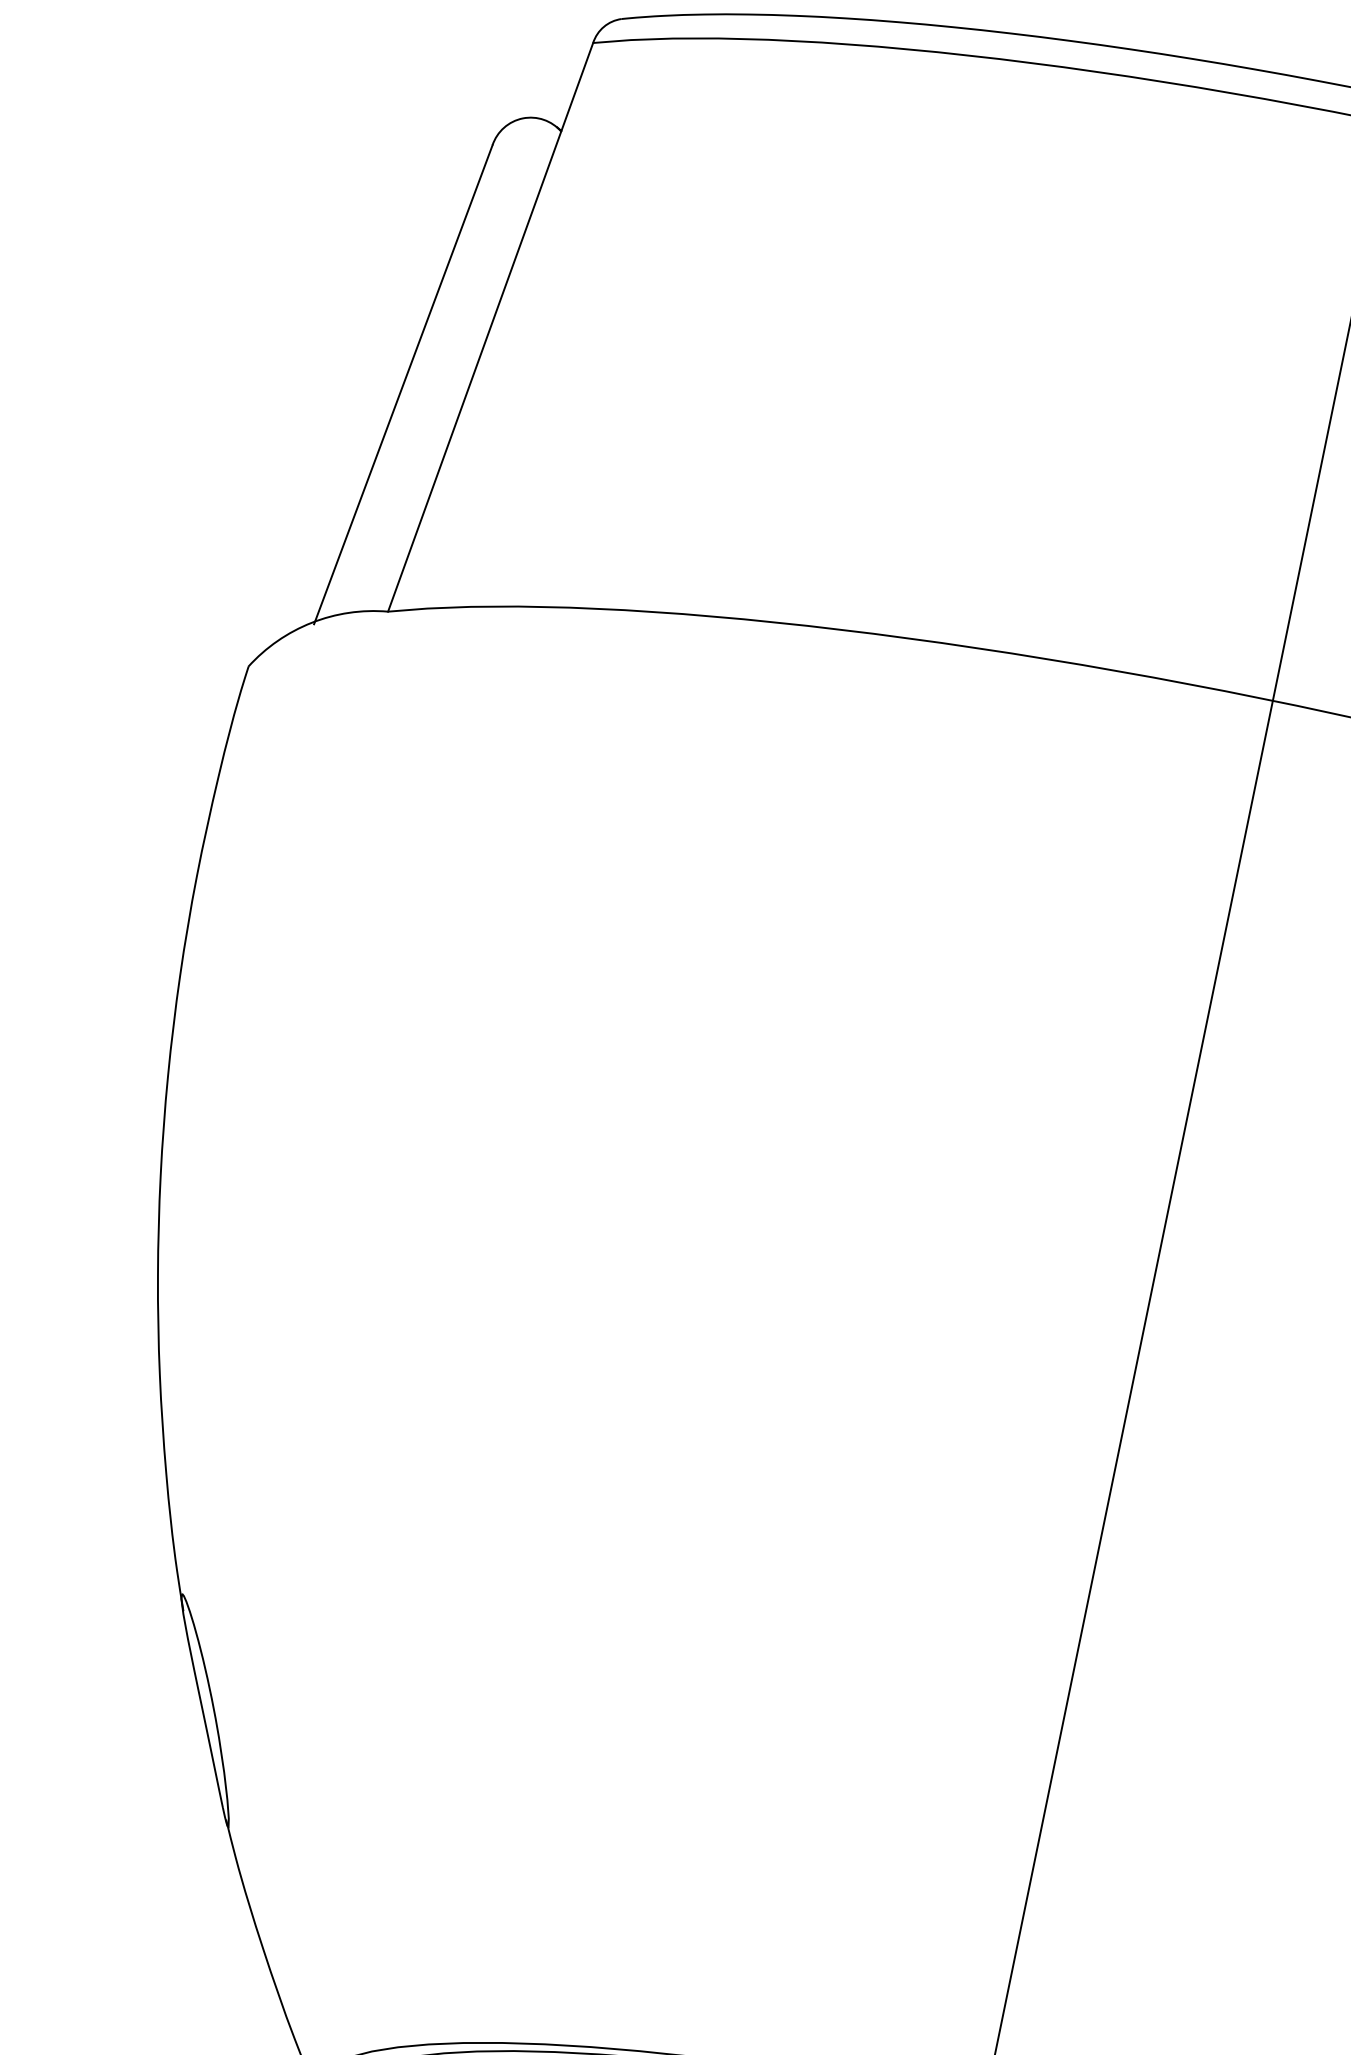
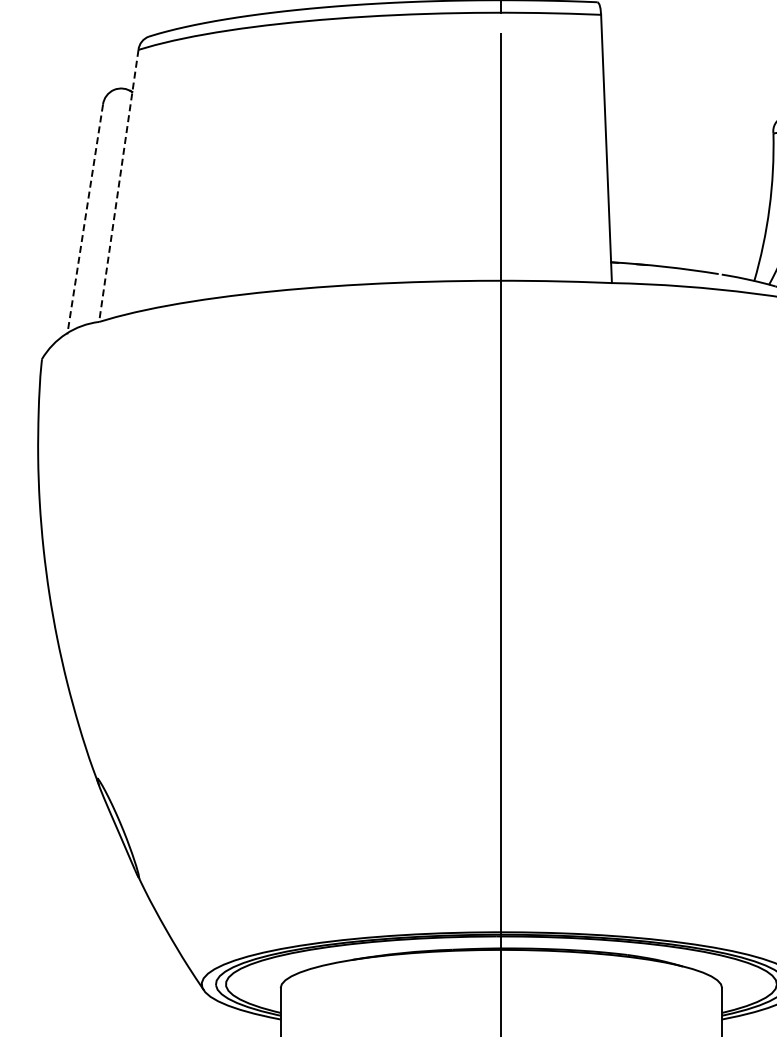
line: (489, 328) -> (118, 186), solid -> dashed
line: (403, 384) -> (85, 219), solid -> dashed

